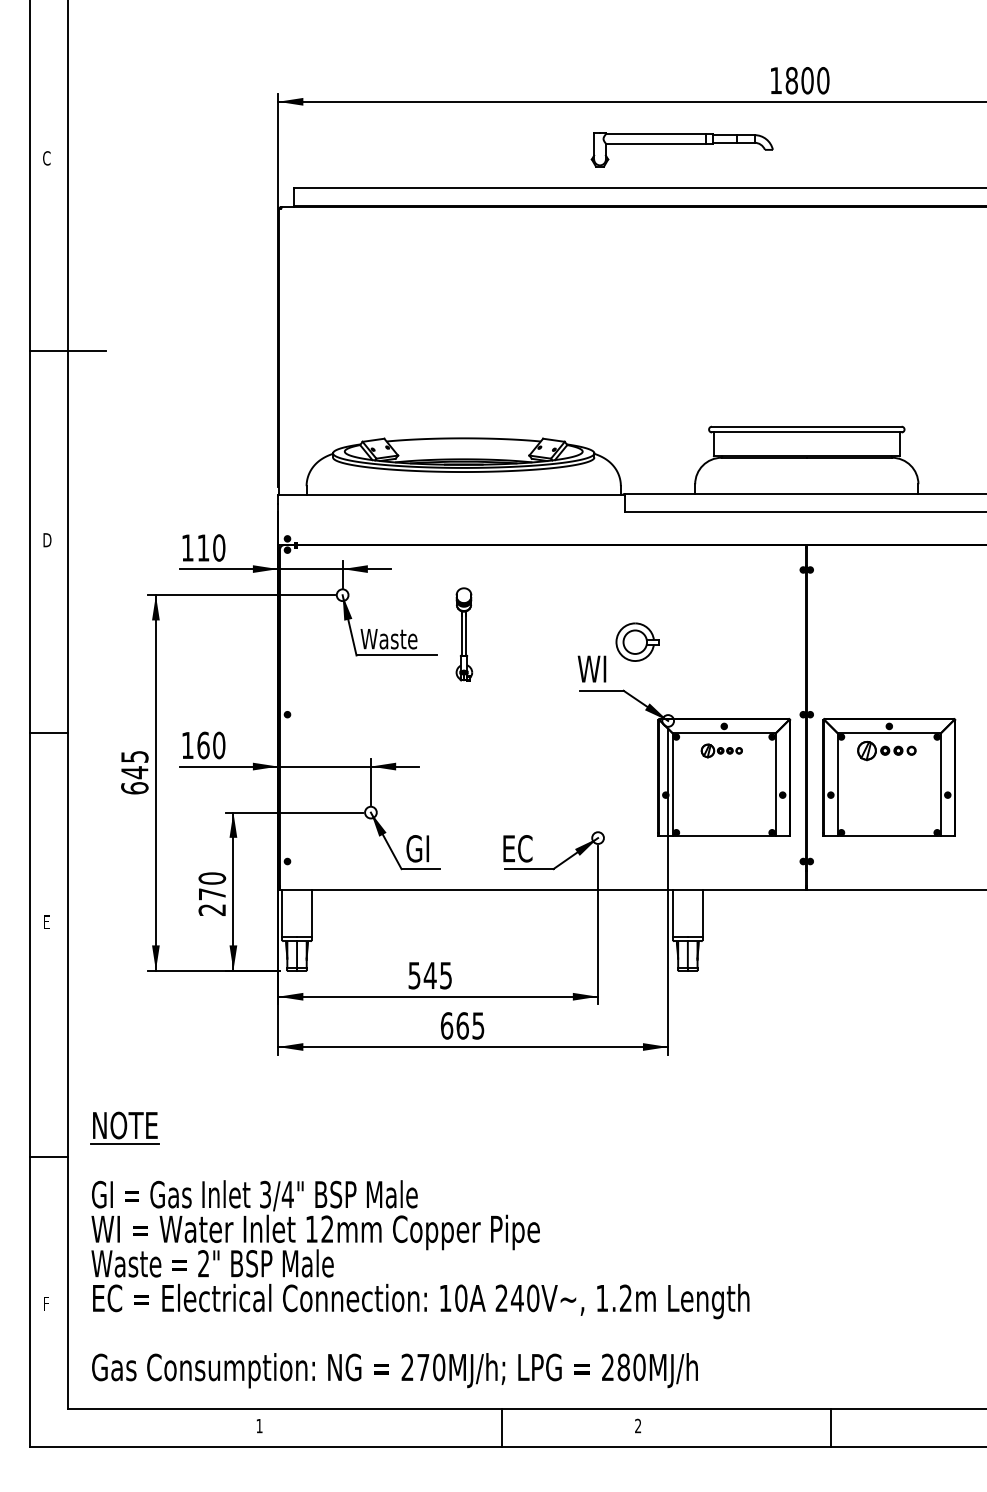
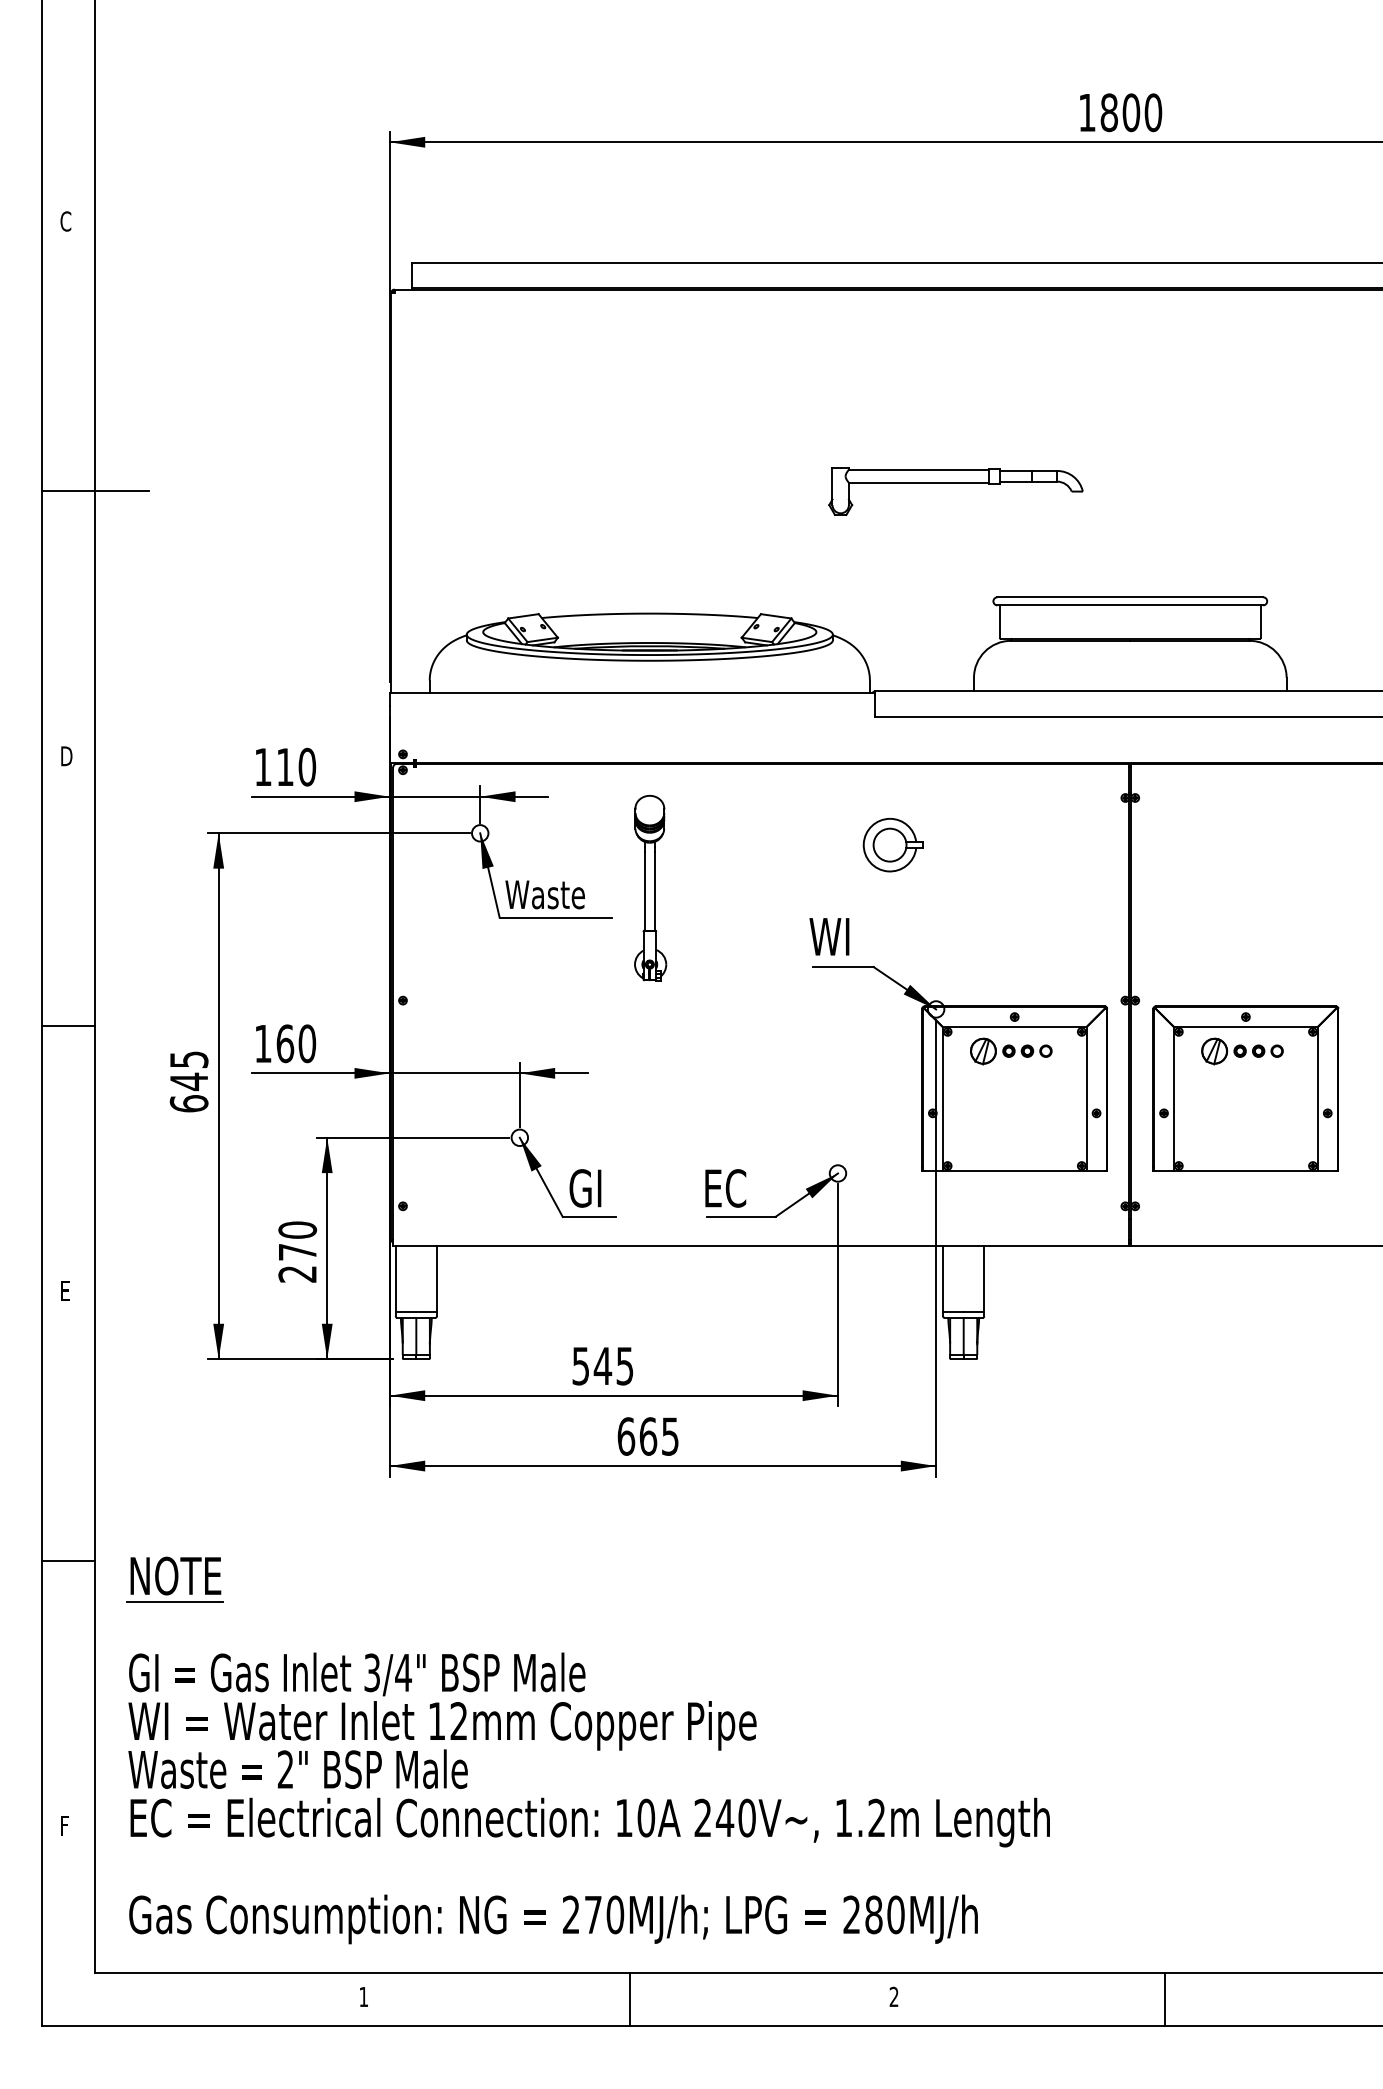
part: (681, 144) -> (955, 483), moved
part: (464, 634) -> (650, 888), size x1.43
part: (637, 642) -> (892, 845), moved
part: (721, 750) -> (1011, 1051), size x1.43
line: (48, 1157) -> (68, 1561), moved
line: (501, 1427) -> (629, 1999), moved

